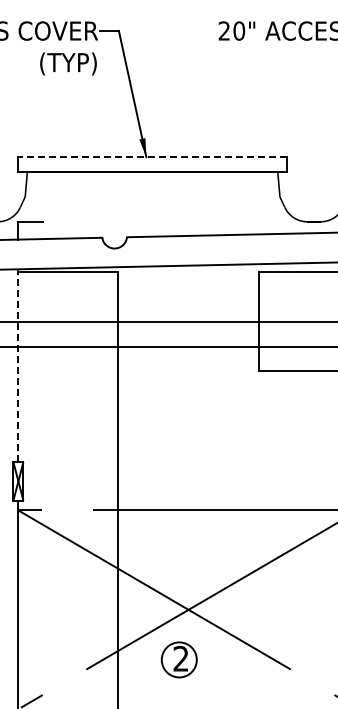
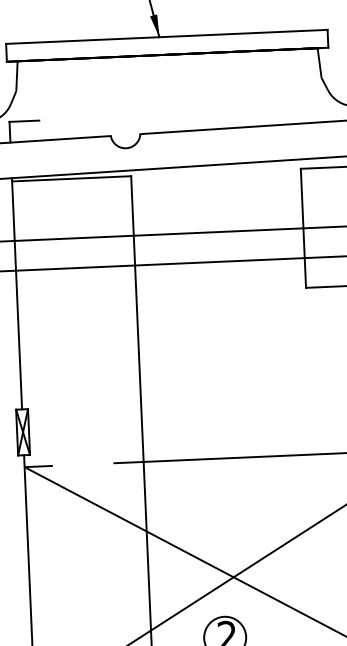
line: (152, 157) -> (166, 37), dashed -> solid
line: (18, 365) -> (17, 293), dashed -> solid

